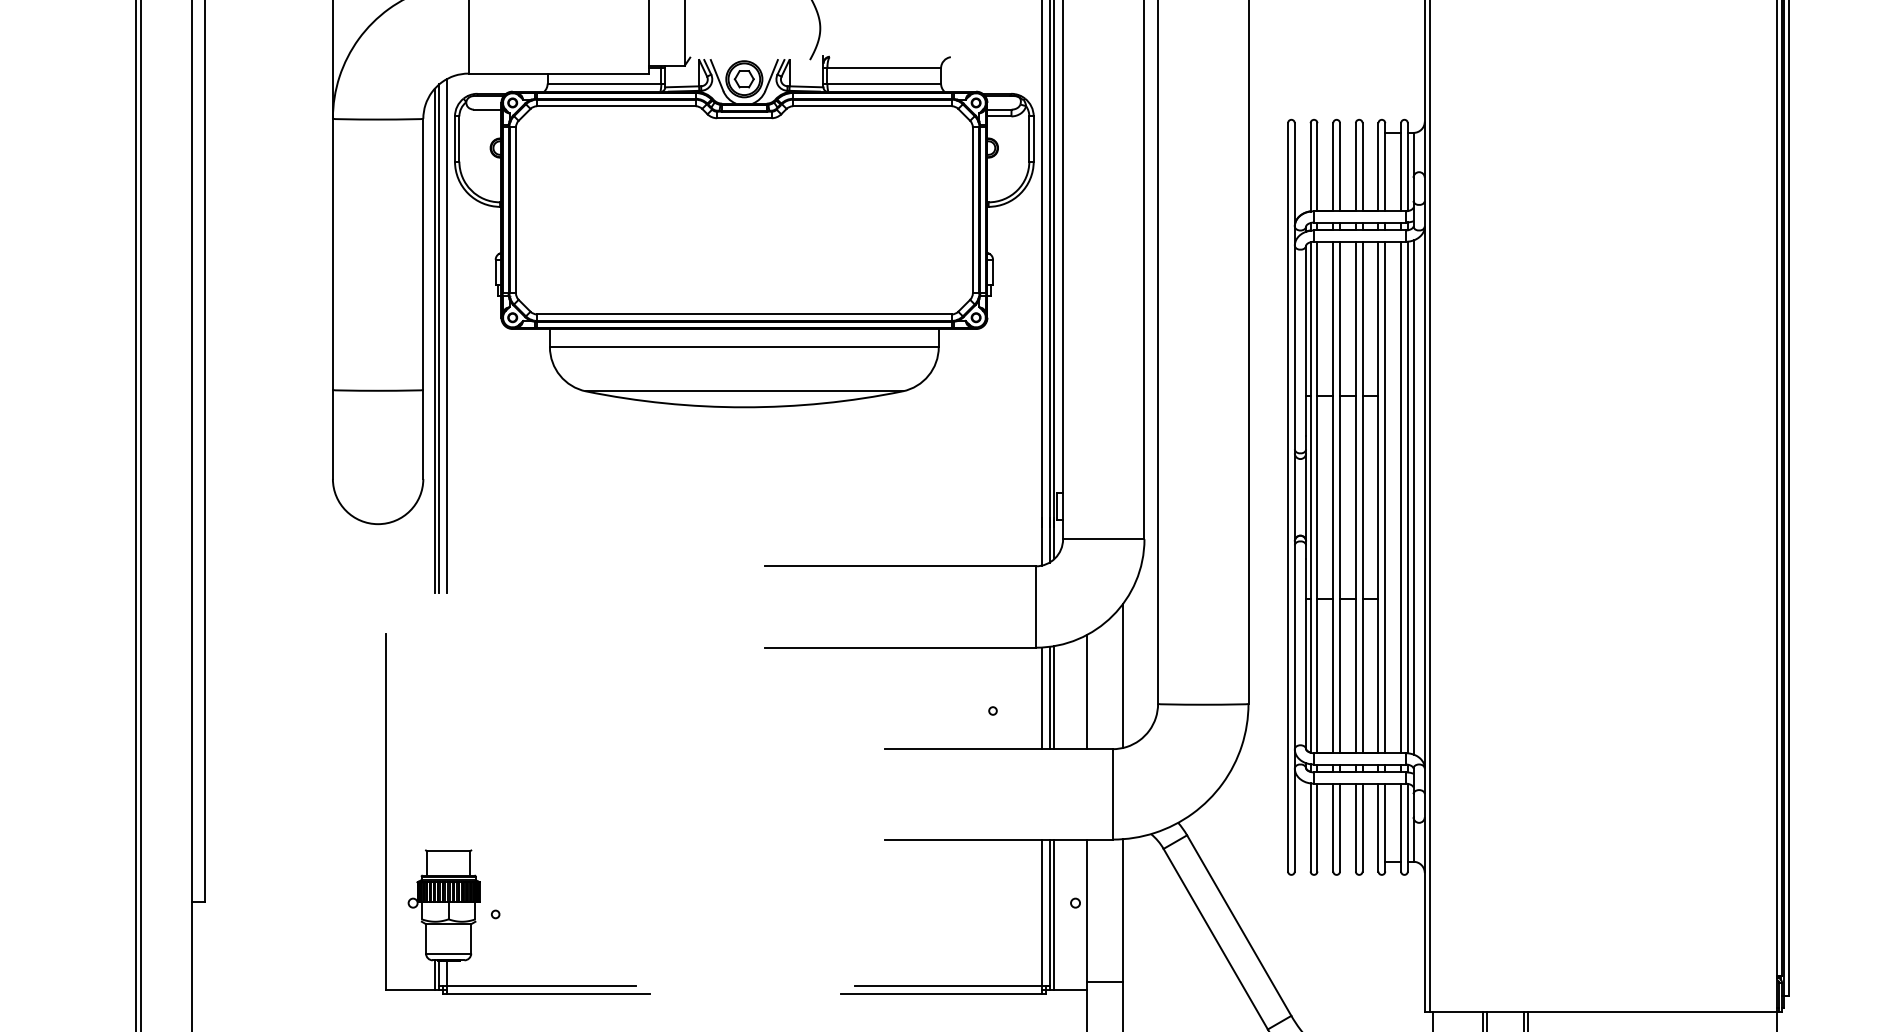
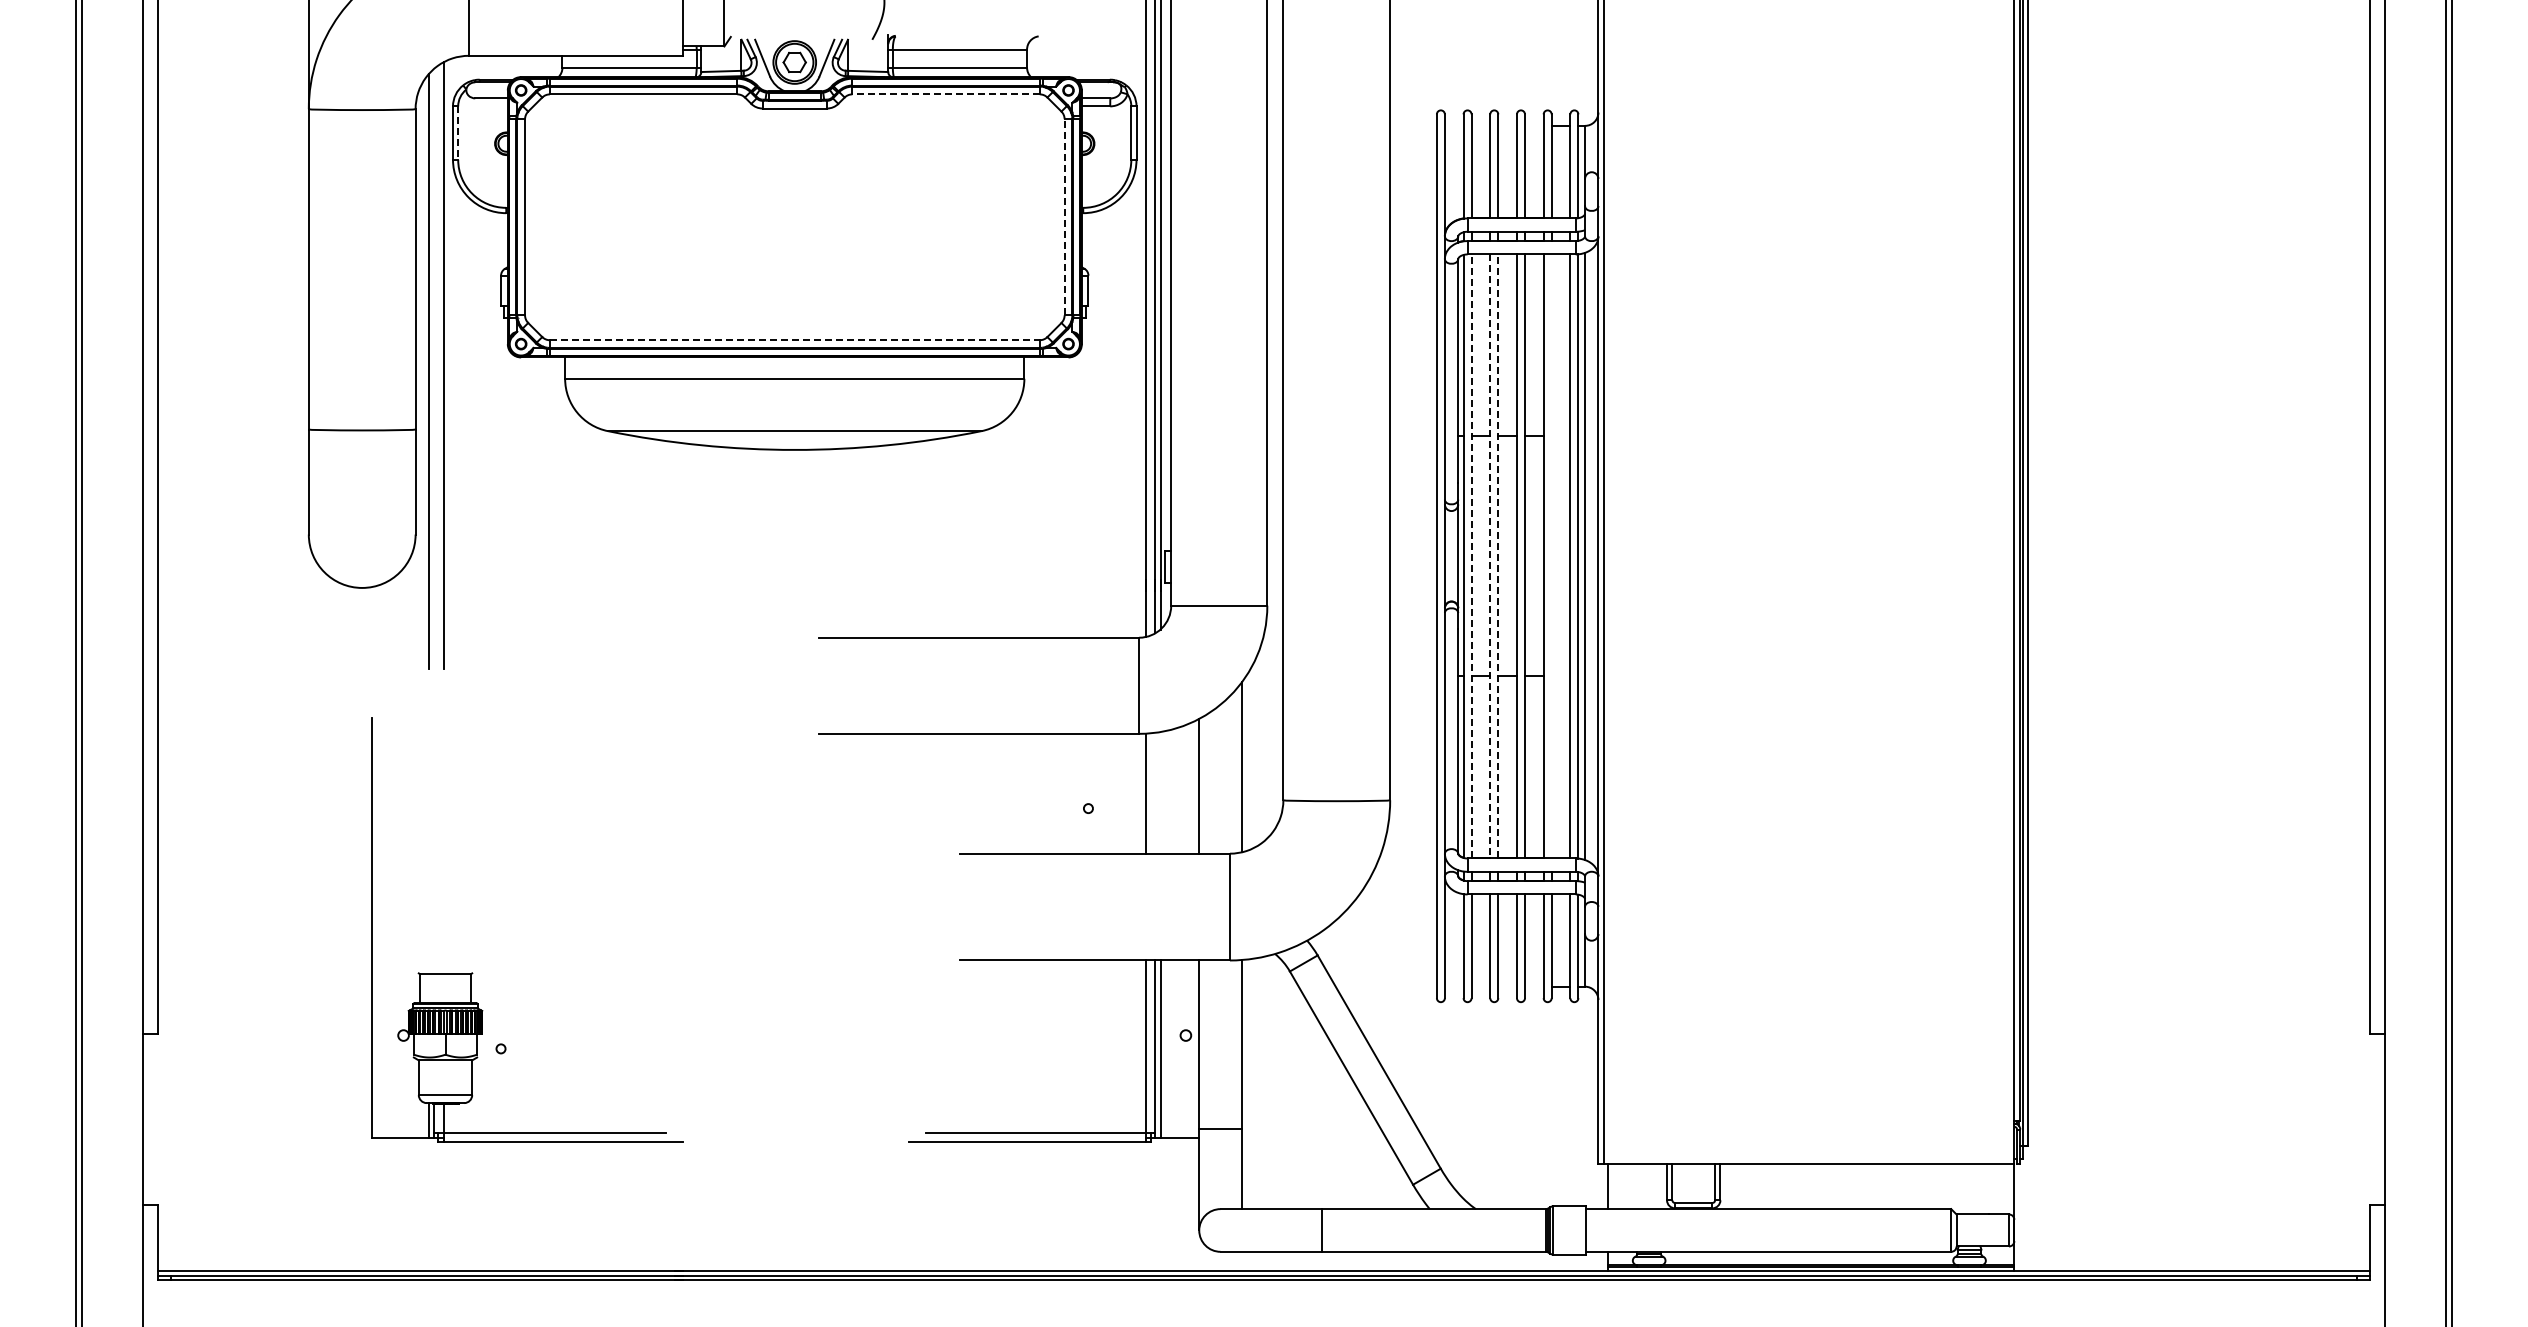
line: (872, 106) -> (946, 94), solid -> dashed
line: (459, 139) -> (458, 133), solid -> dashed
line: (972, 209) -> (1064, 216), solid -> dashed
line: (744, 314) -> (794, 340), solid -> dashed
line: (439, 338) -> (434, 368), removed
line: (1317, 496) -> (1471, 555), solid -> dashed
line: (1340, 496) -> (1498, 555), solid -> dashed
line: (1333, 497) -> (1490, 556), solid -> dashed
line: (1385, 497) -> (1551, 556), removed
line: (1049, 697) -> (1155, 792), removed
line: (1054, 697) -> (1160, 792), removed

